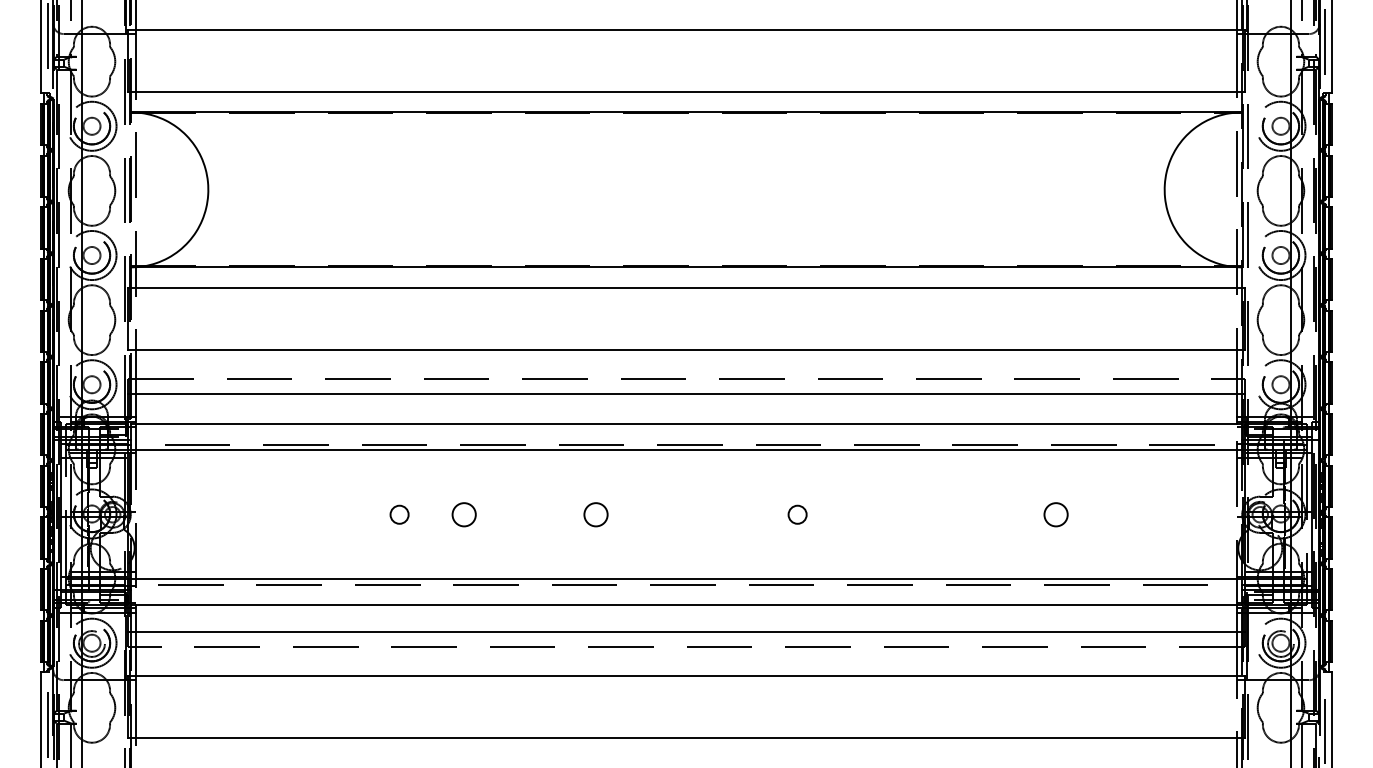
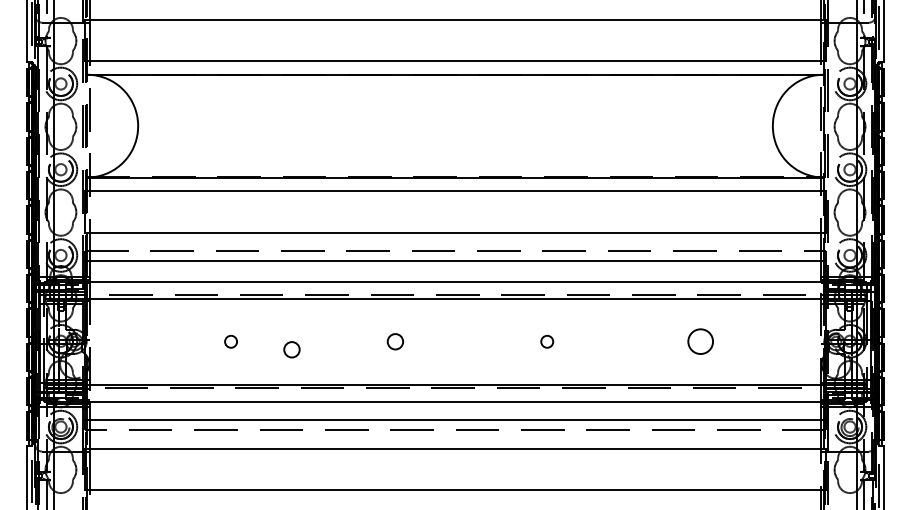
circle: (398, 514) -> (230, 341), moved
circle: (463, 514) -> (291, 349), moved
circle: (797, 514) -> (547, 341), moved
circle: (1055, 514) -> (700, 341), size x1.6

